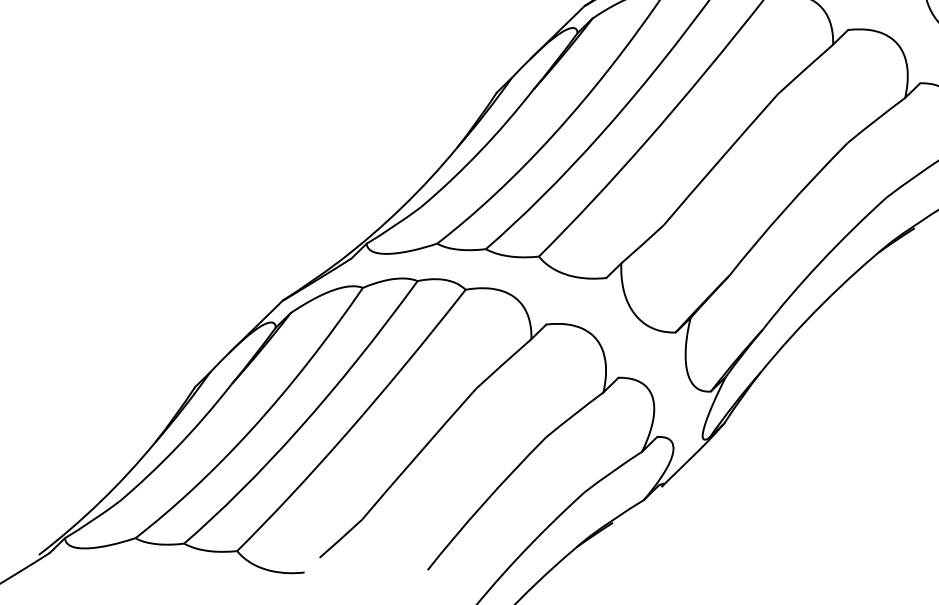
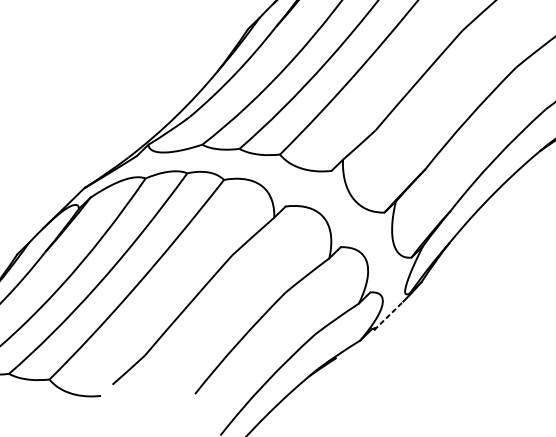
line: (681, 467) -> (388, 315), solid -> dashed

